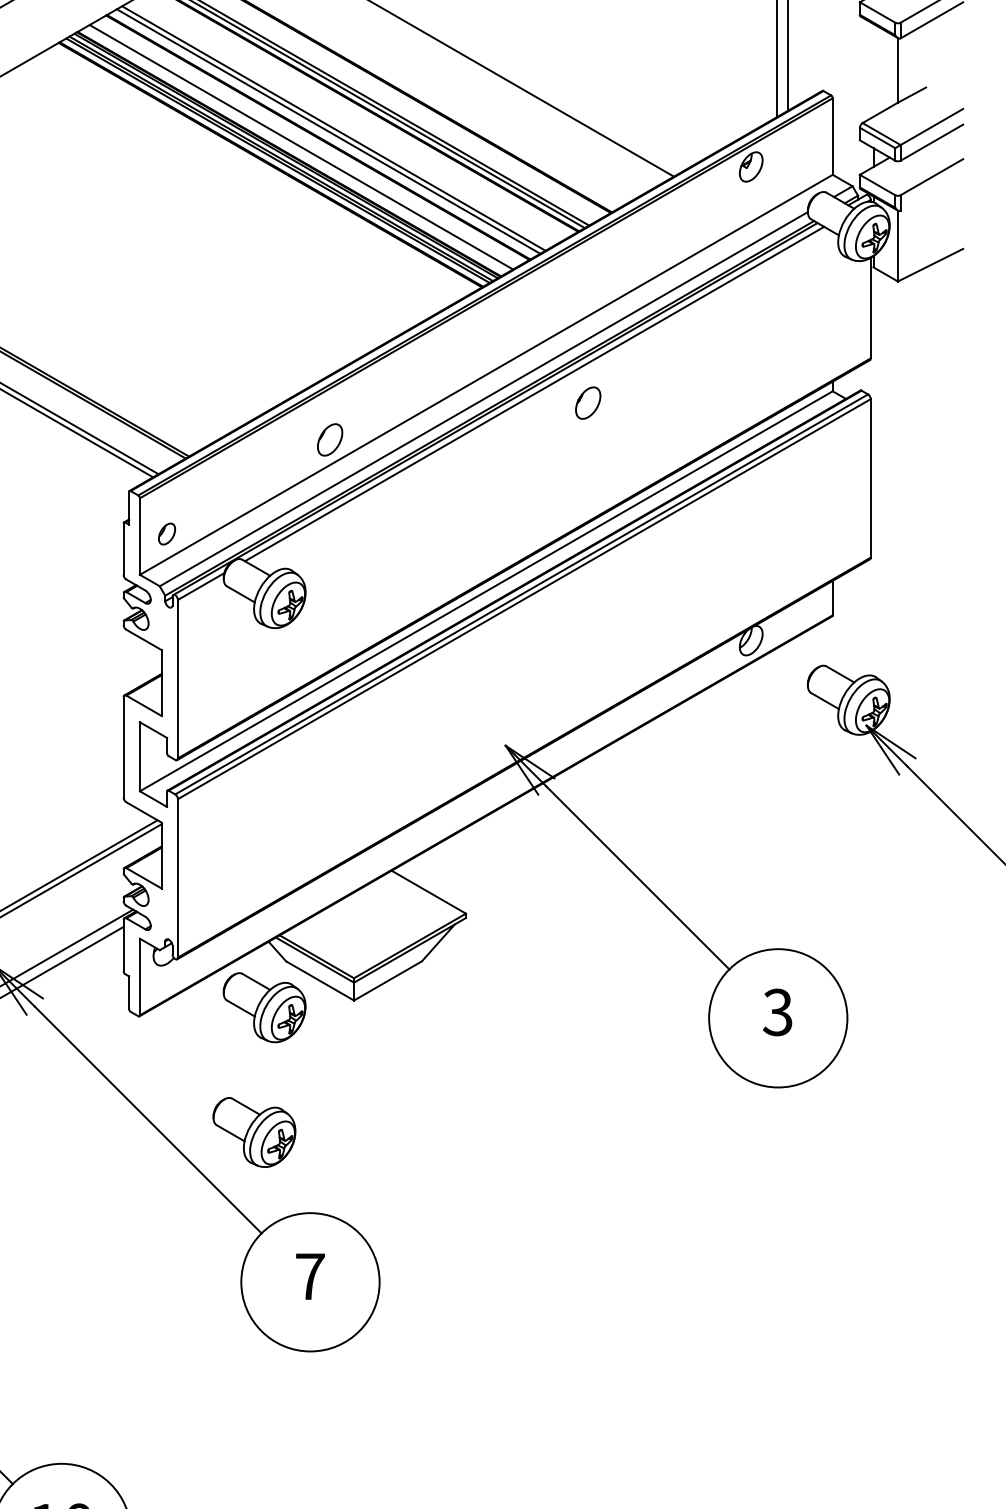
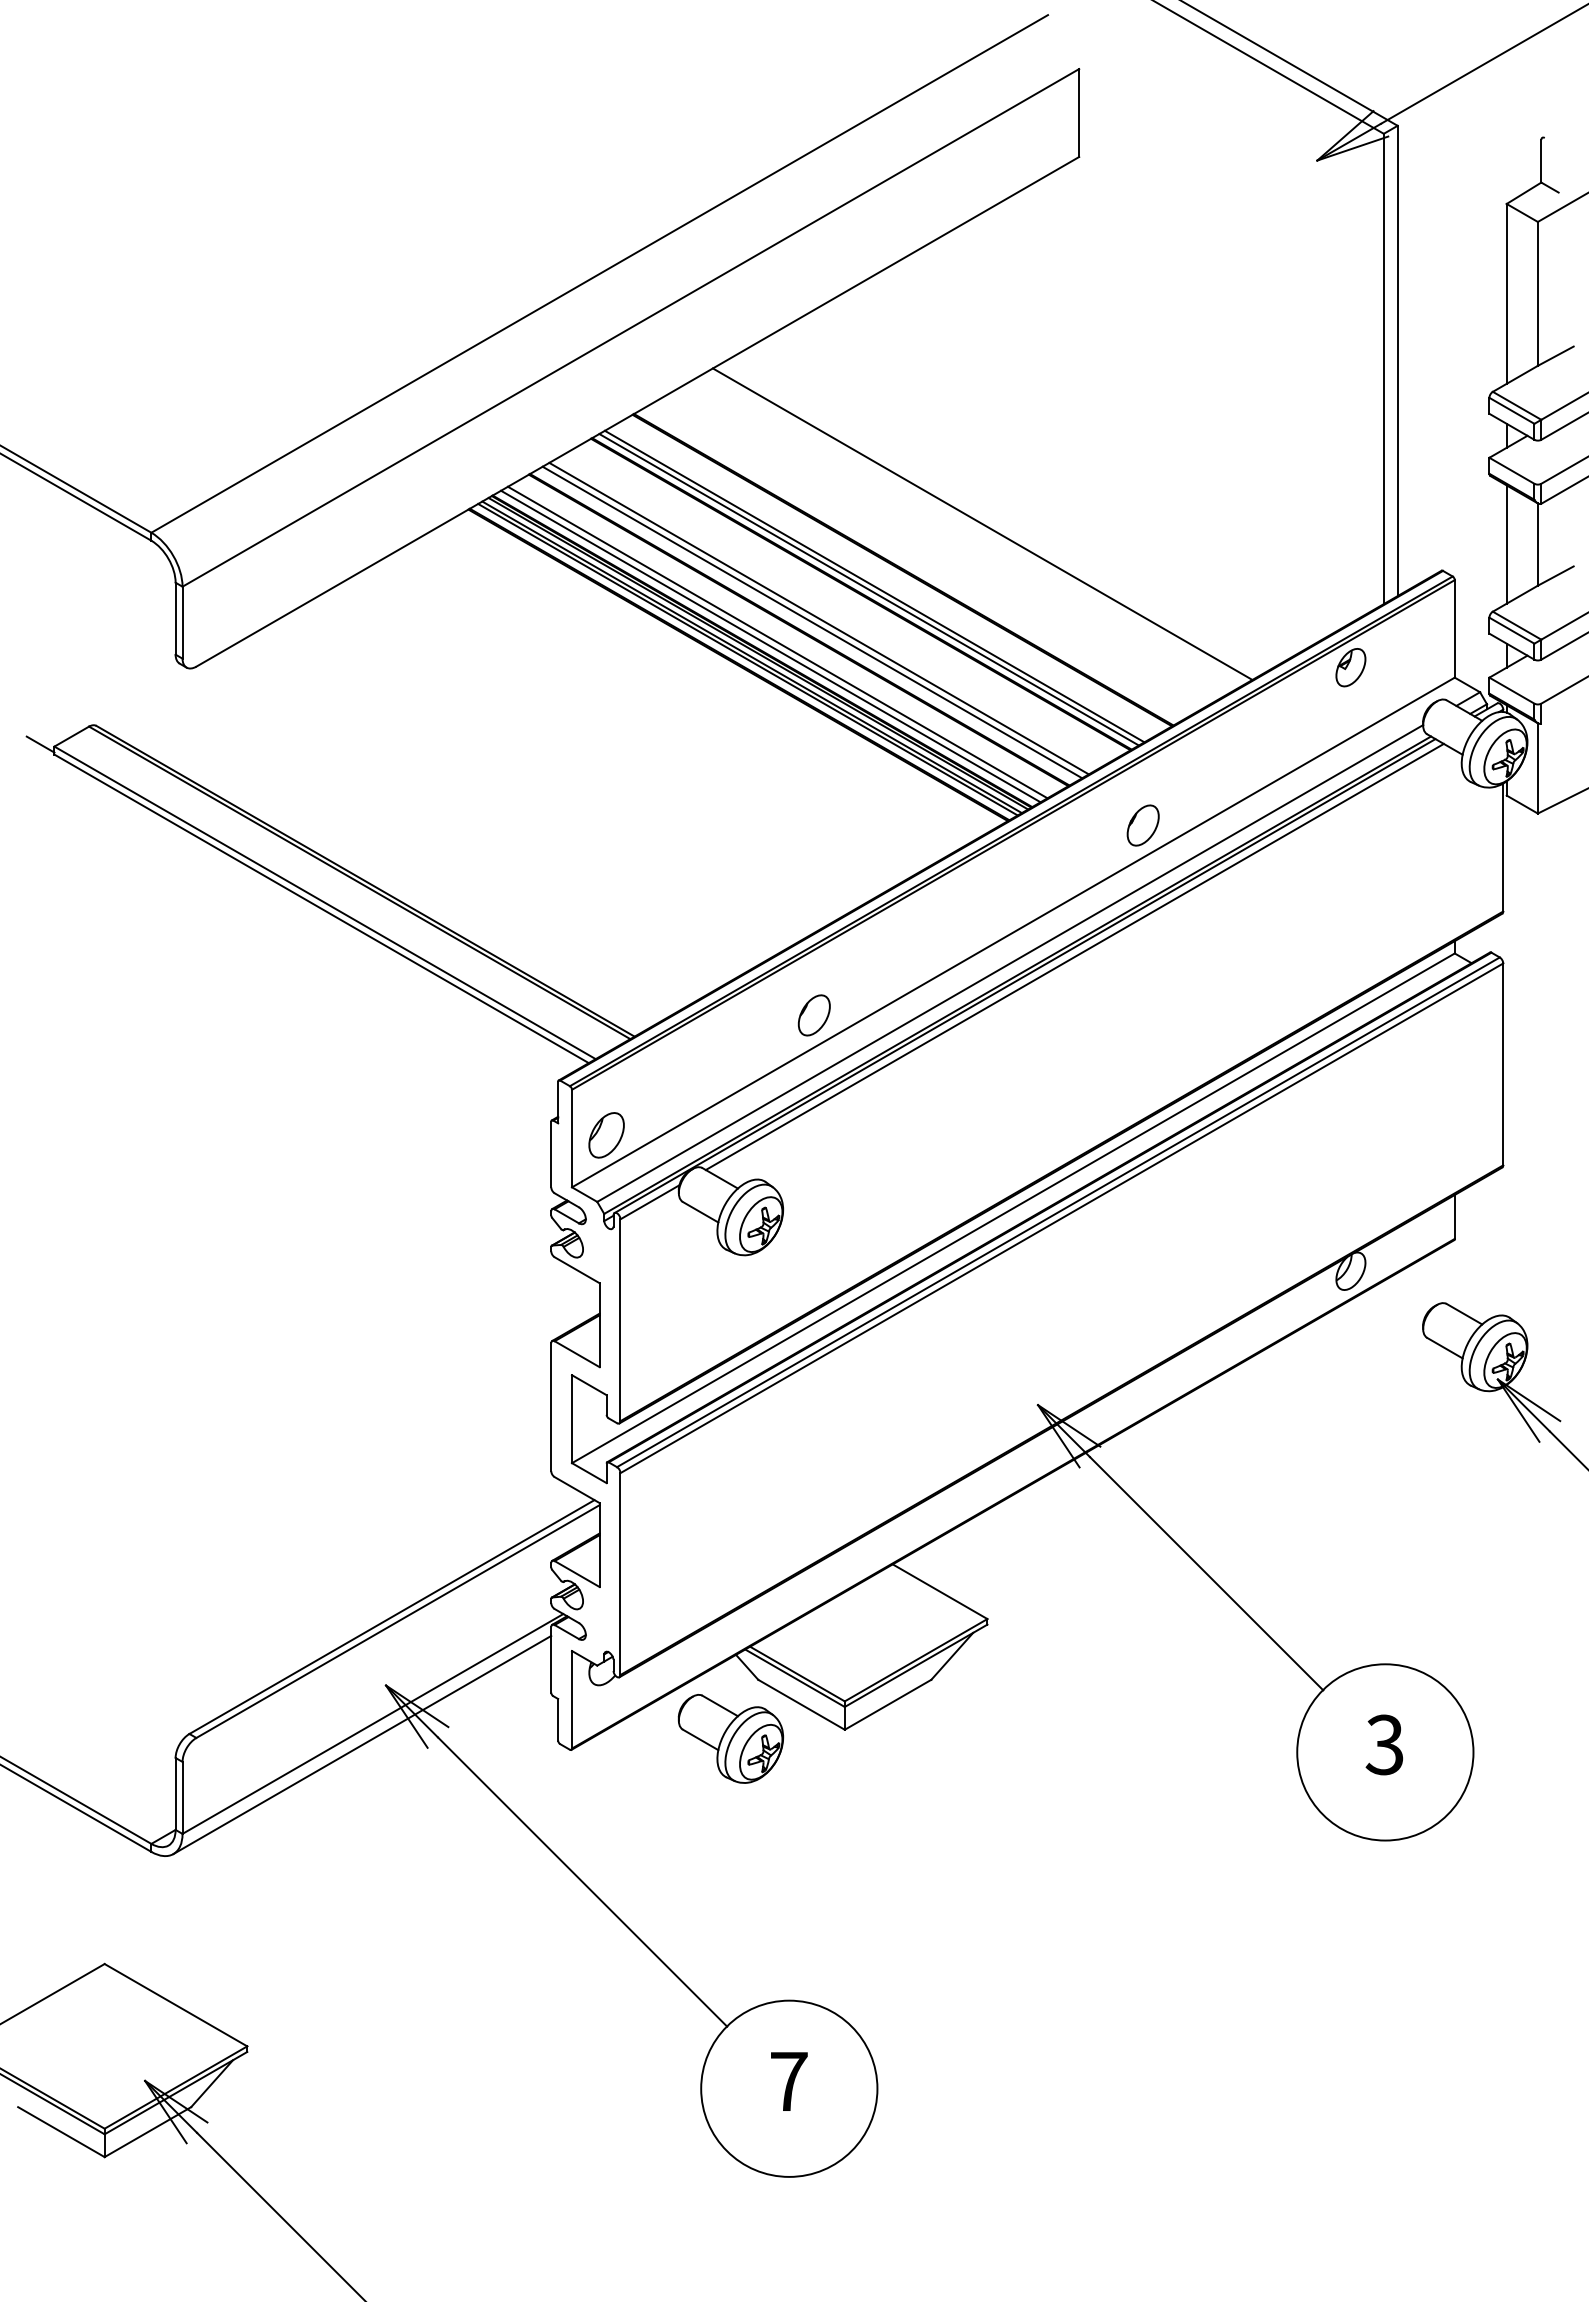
line: (873, 70) -> (1506, 544), added
line: (295, 150) -> (770, 646), added
part: (587, 403) -> (1142, 825), moved
part: (167, 534) -> (606, 1135), size x1.67
part: (254, 1132) -> (717, 1897), removed

